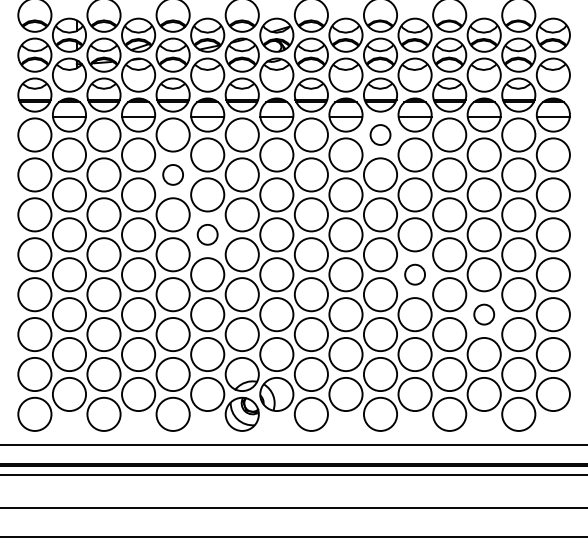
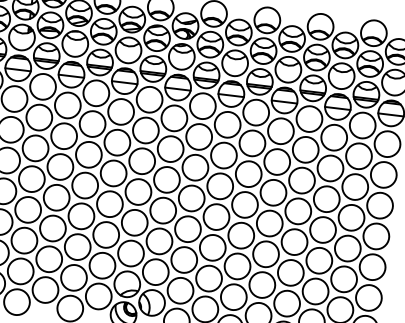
circle: (380, 134) -> (256, 112), size x1.67
circle: (172, 174) -> (92, 123), size x1.67
circle: (207, 234) -> (113, 173), size x1.67
circle: (414, 274) -> (269, 223), size x1.67
circle: (483, 314) -> (318, 260), size x1.67

